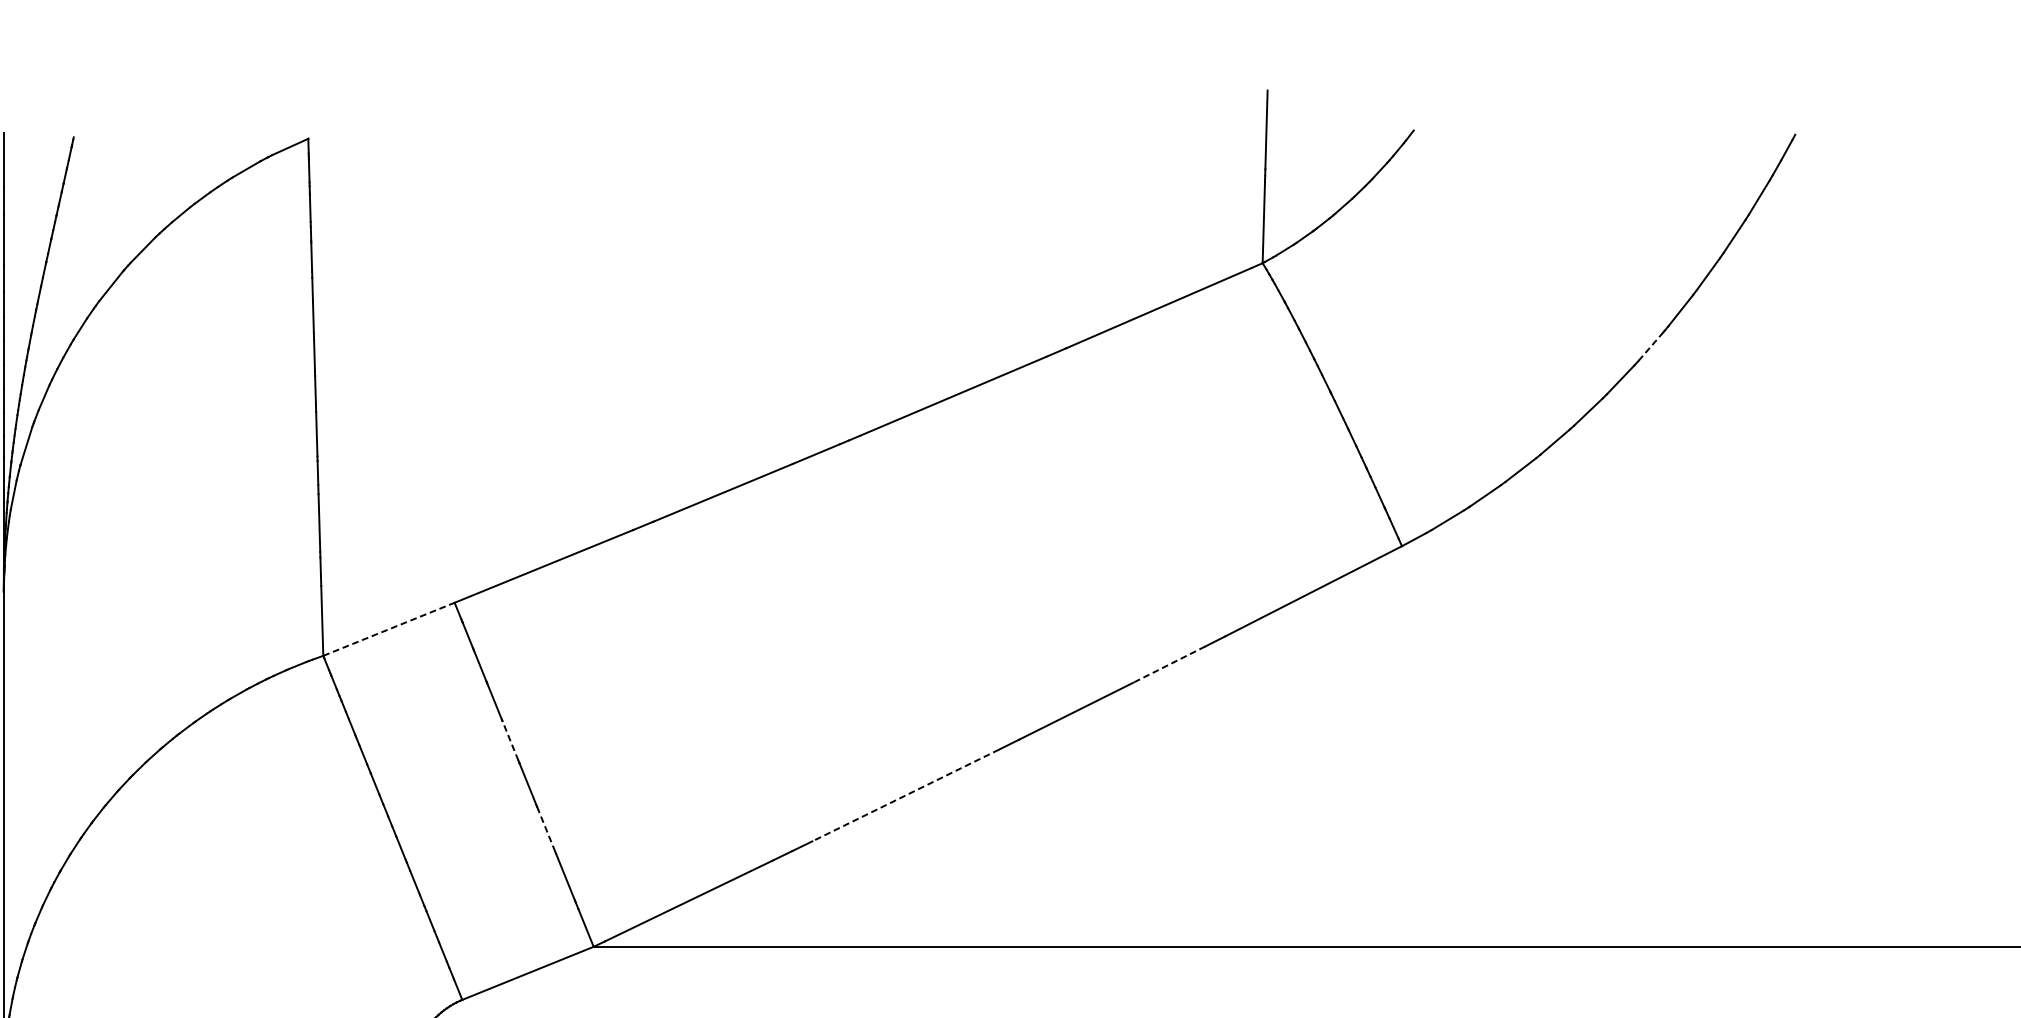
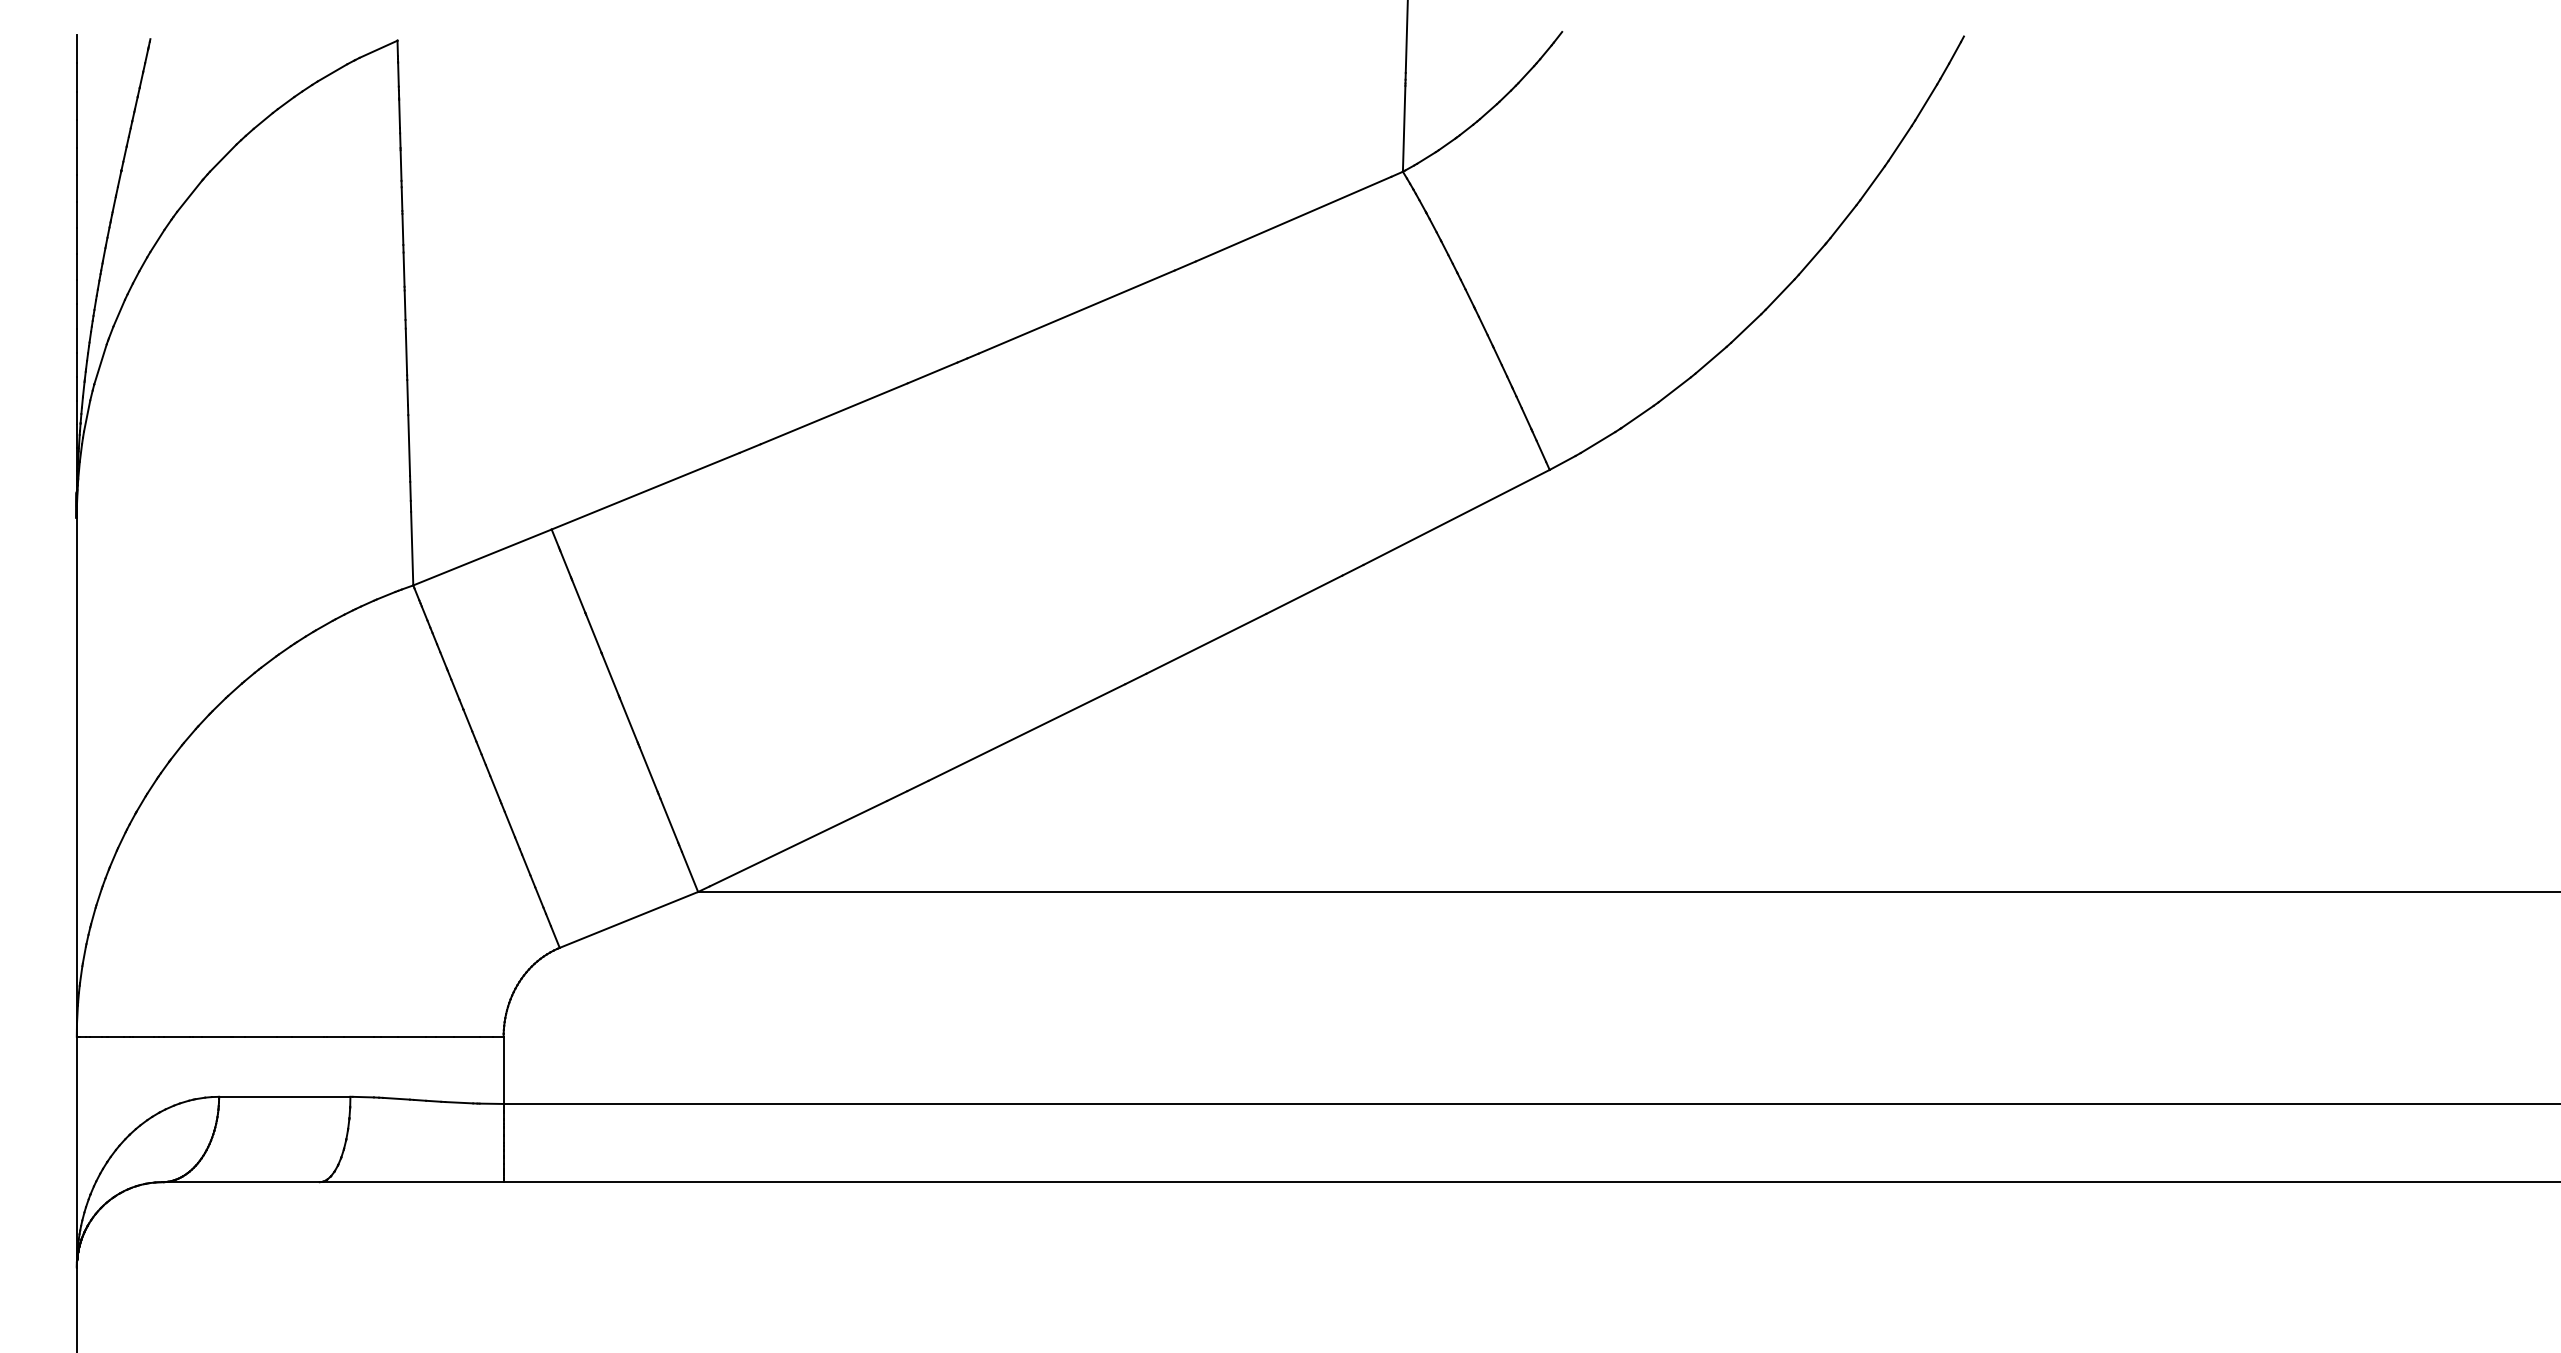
line: (1650, 347) -> (1811, 260), dashed -> solid
line: (389, 629) -> (482, 557), dashed -> solid
line: (1169, 664) -> (1304, 594), dashed -> solid
line: (510, 740) -> (610, 674), dashed -> solid
line: (905, 795) -> (1026, 732), dashed -> solid
line: (546, 830) -> (648, 769), dashed -> solid

